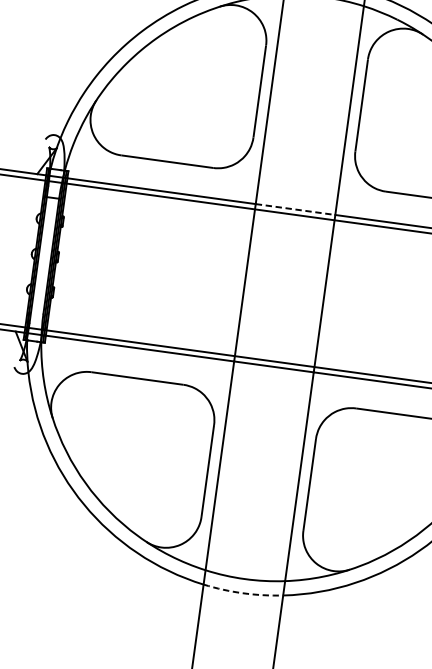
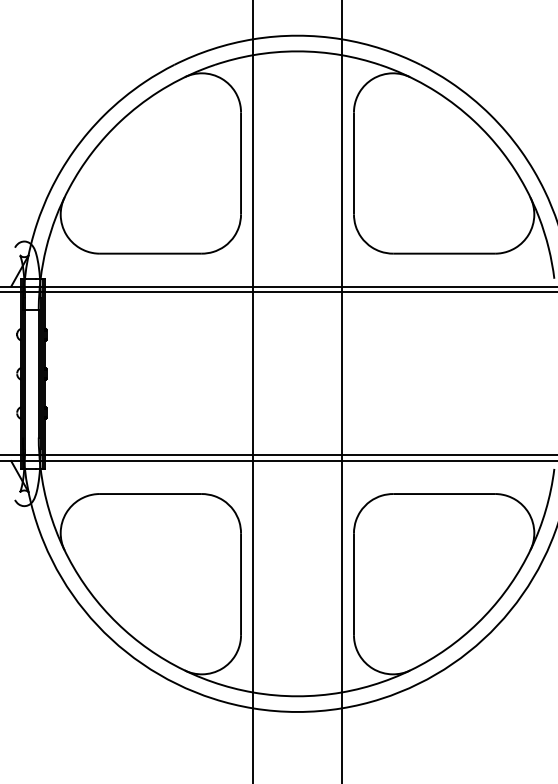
line: (296, 209) -> (298, 286), dashed -> solid
arc: (243, 592) -> (297, 711), dashed -> solid

